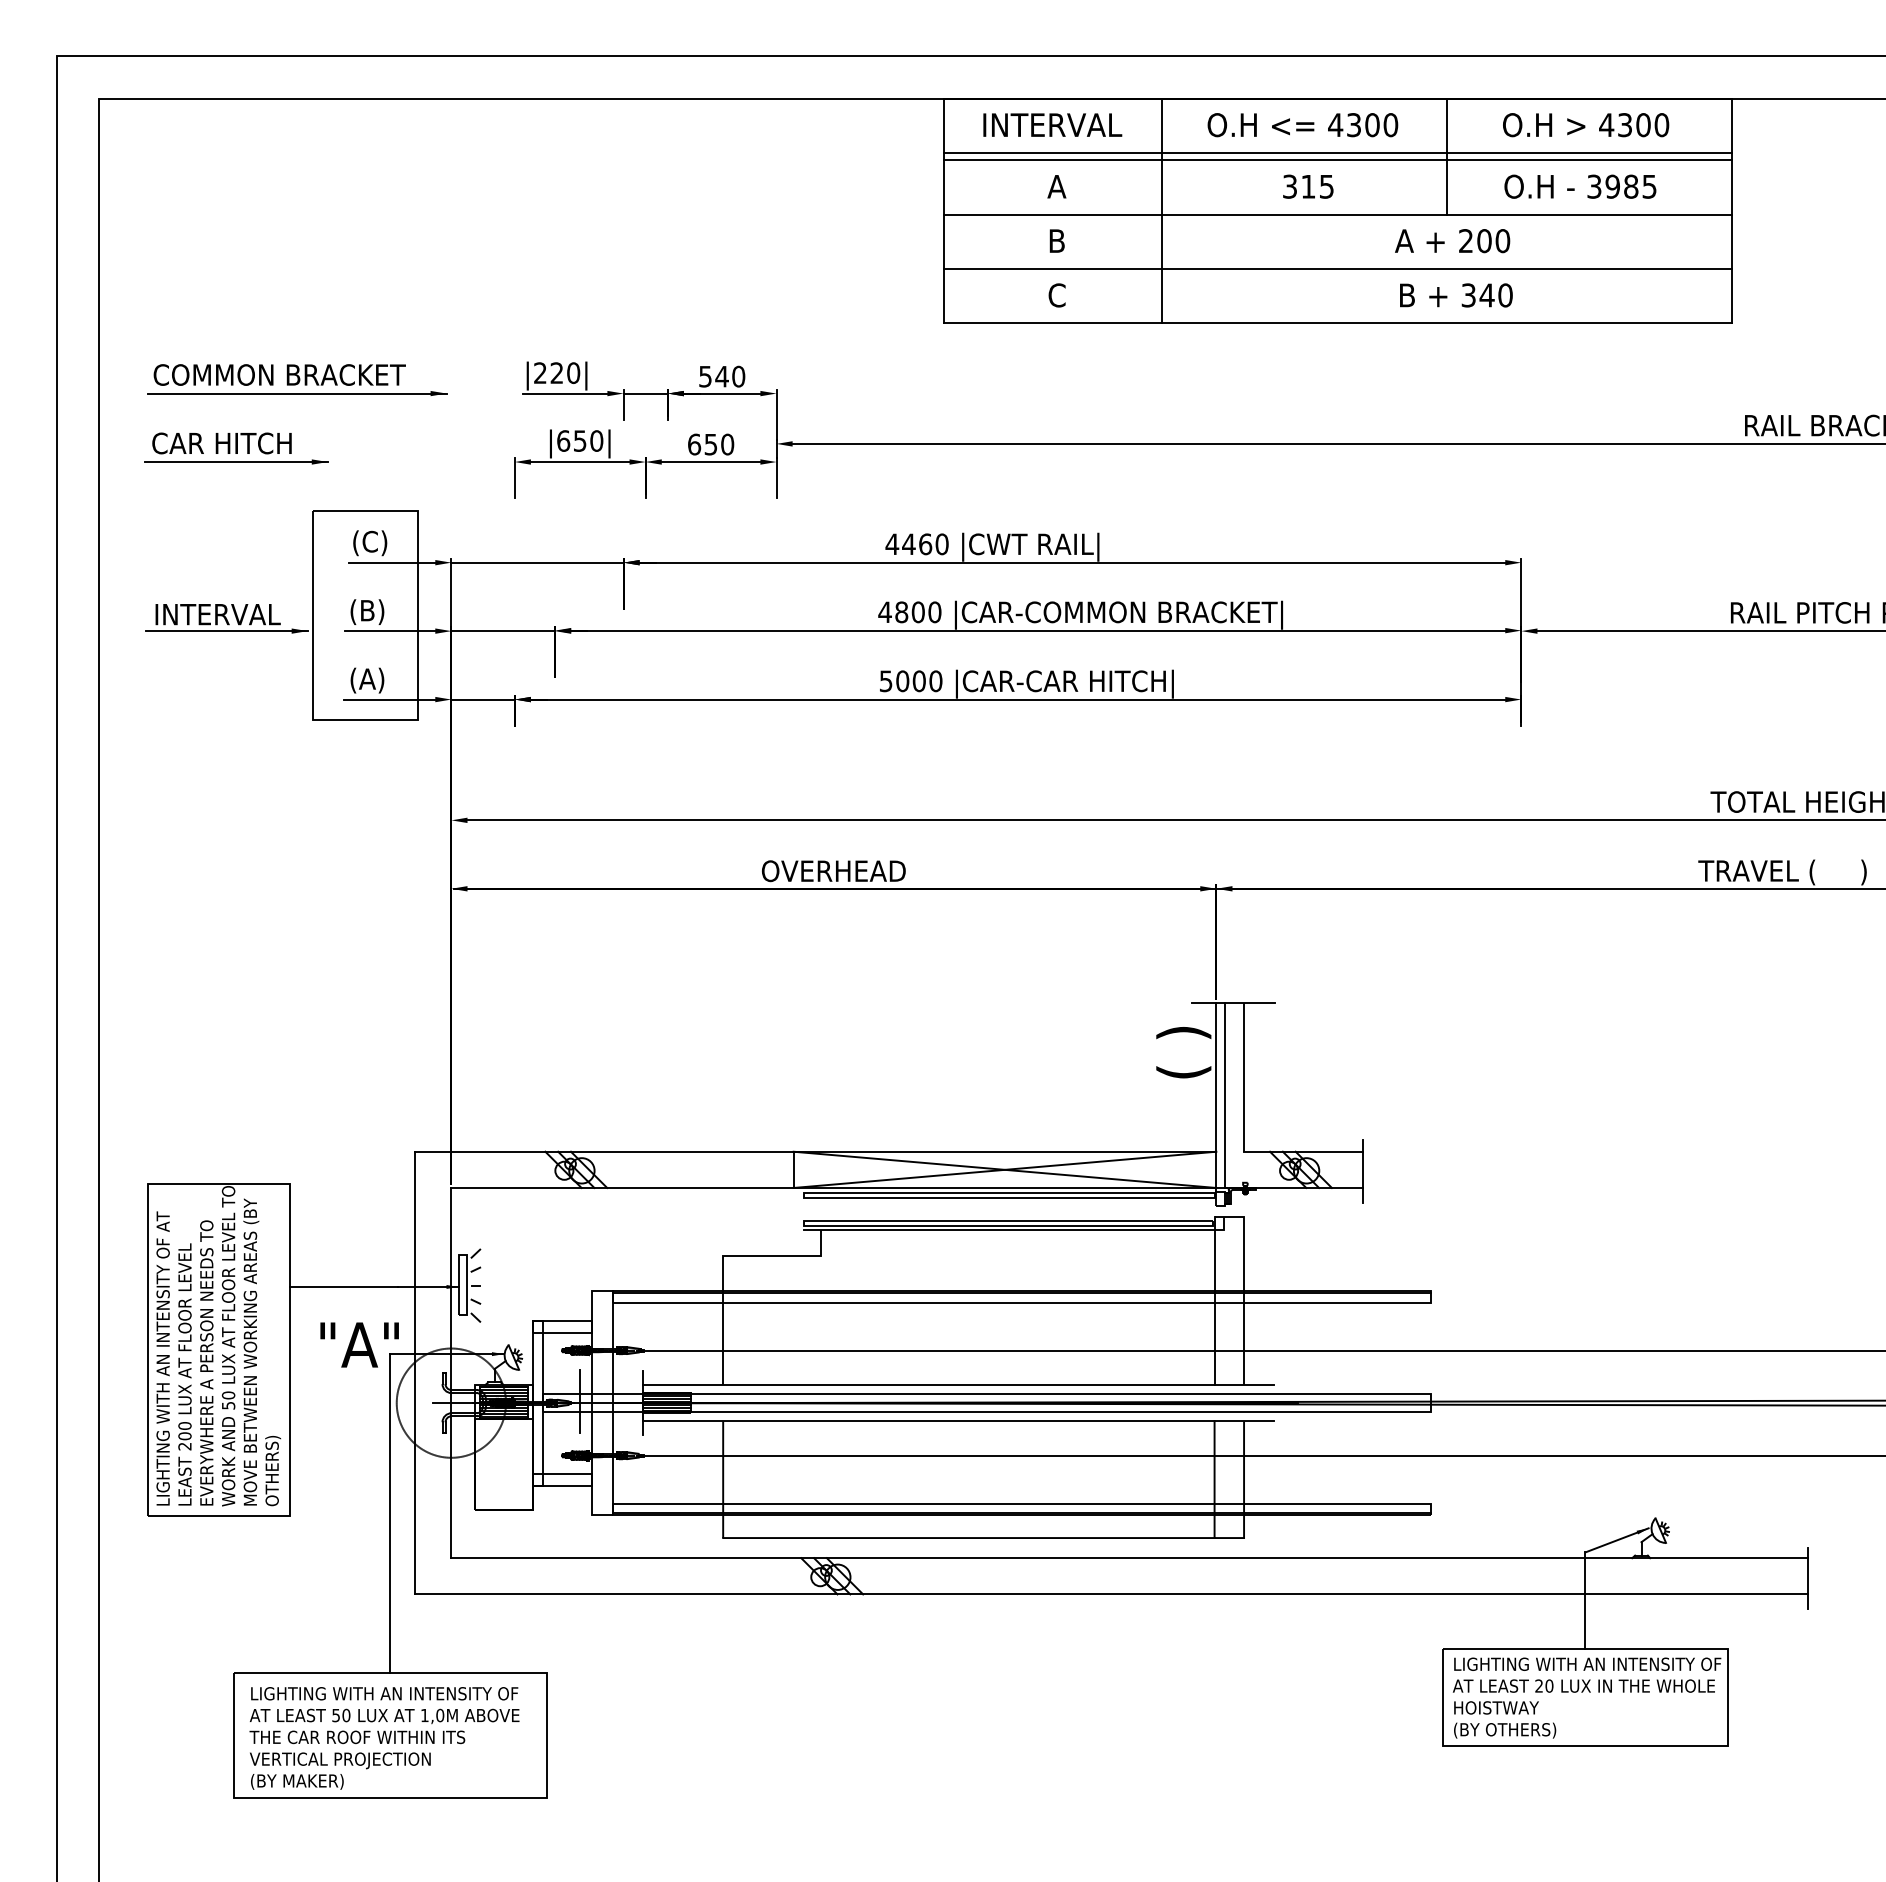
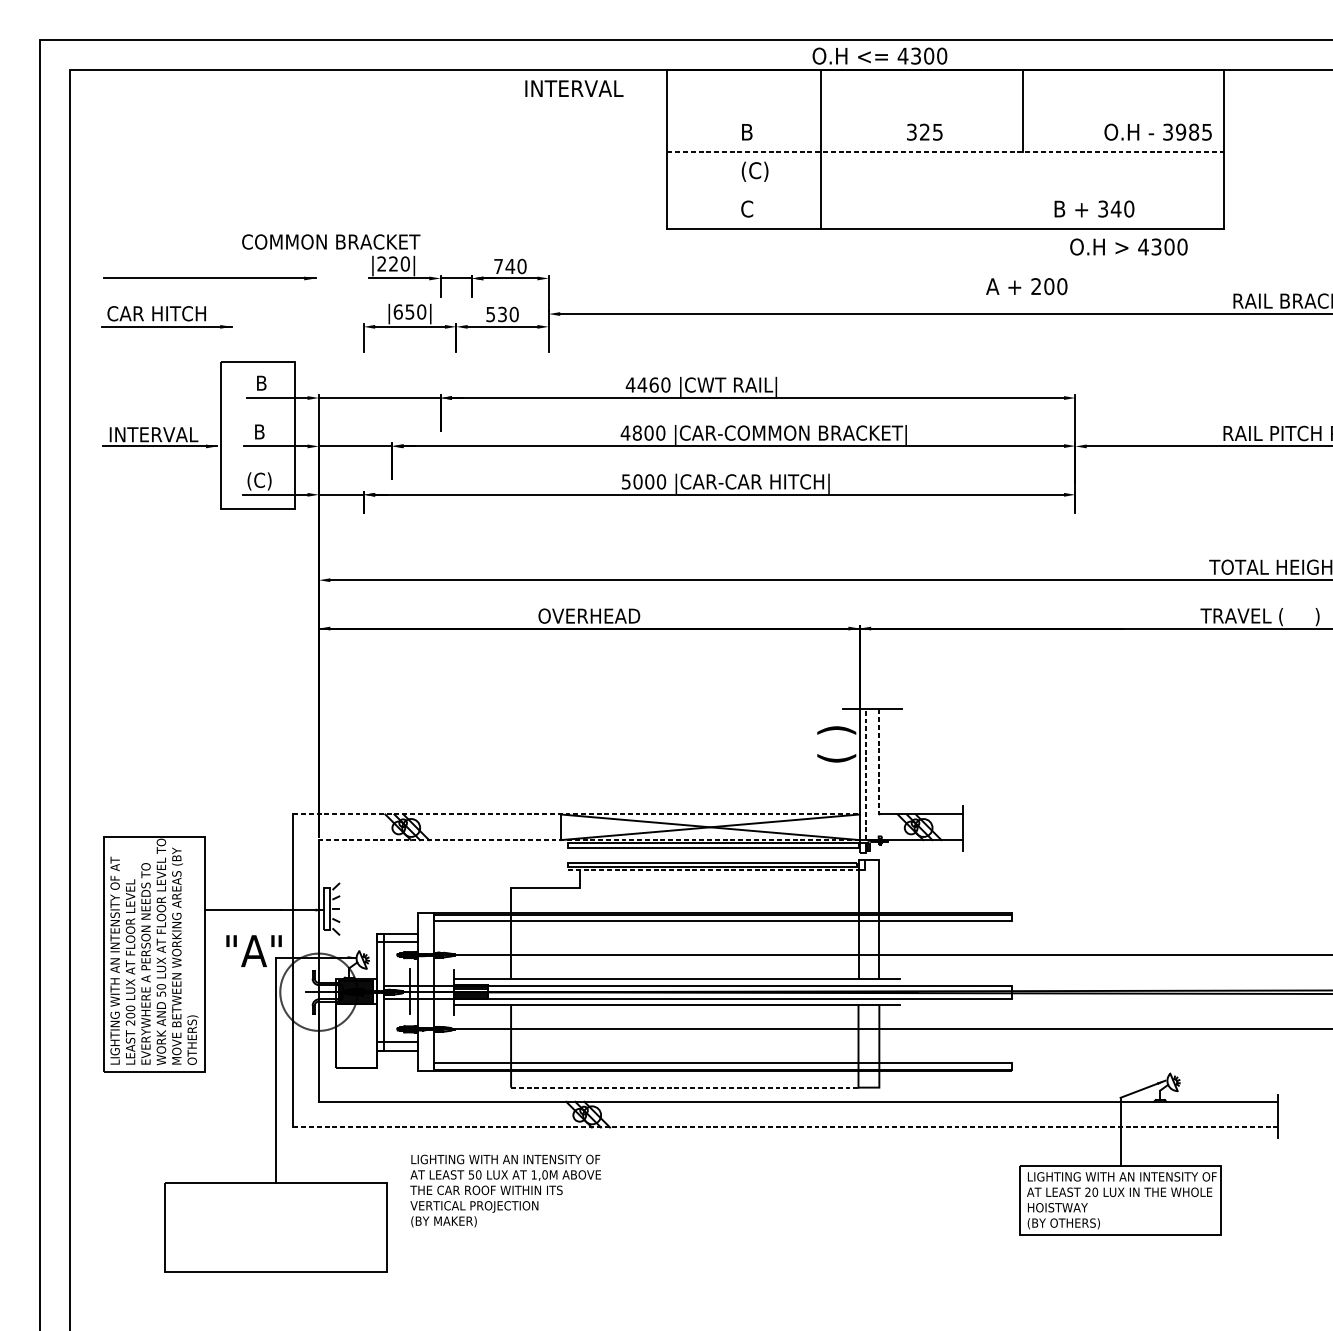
text: (1052, 124) -> (574, 88), moved
text: (1302, 125) -> (879, 56), moved
text: (1586, 125) -> (1129, 247), moved
line: (1337, 153) -> (945, 108), removed
line: (1337, 160) -> (945, 113), removed
text: (1056, 186) -> (746, 132), A -> B
text: (1307, 186) -> (924, 132), 315 -> 325
text: (1580, 186) -> (1158, 132), moved
line: (1337, 214) -> (945, 151), solid -> dashed
text: (1452, 241) -> (1026, 286), moved
text: (1068, 242) -> (755, 171), B -> (C)
line: (1337, 268) -> (945, 190), removed
text: (1456, 295) -> (1094, 209), moved
text: (279, 374) -> (331, 241), moved
text: (705, 376) -> (498, 266), 540 -> 740
text: (702, 444) -> (496, 314), 650 -> 530
text: (370, 543) -> (261, 384), (C) -> B
text: (367, 612) -> (259, 433), (B) -> B
text: (367, 680) -> (259, 481), (A) -> (C)
line: (1243, 1077) -> (878, 762), solid -> dashed
line: (1225, 1095) -> (866, 774), solid -> dashed
line: (815, 1151) -> (576, 814), solid -> dashed
line: (833, 1187) -> (589, 839), solid -> dashed
line: (1009, 1230) -> (713, 870), solid -> dashed
line: (968, 1538) -> (684, 1087), solid -> dashed
line: (1111, 1594) -> (785, 1127), solid -> dashed
text: (384, 1738) -> (505, 1191), moved

